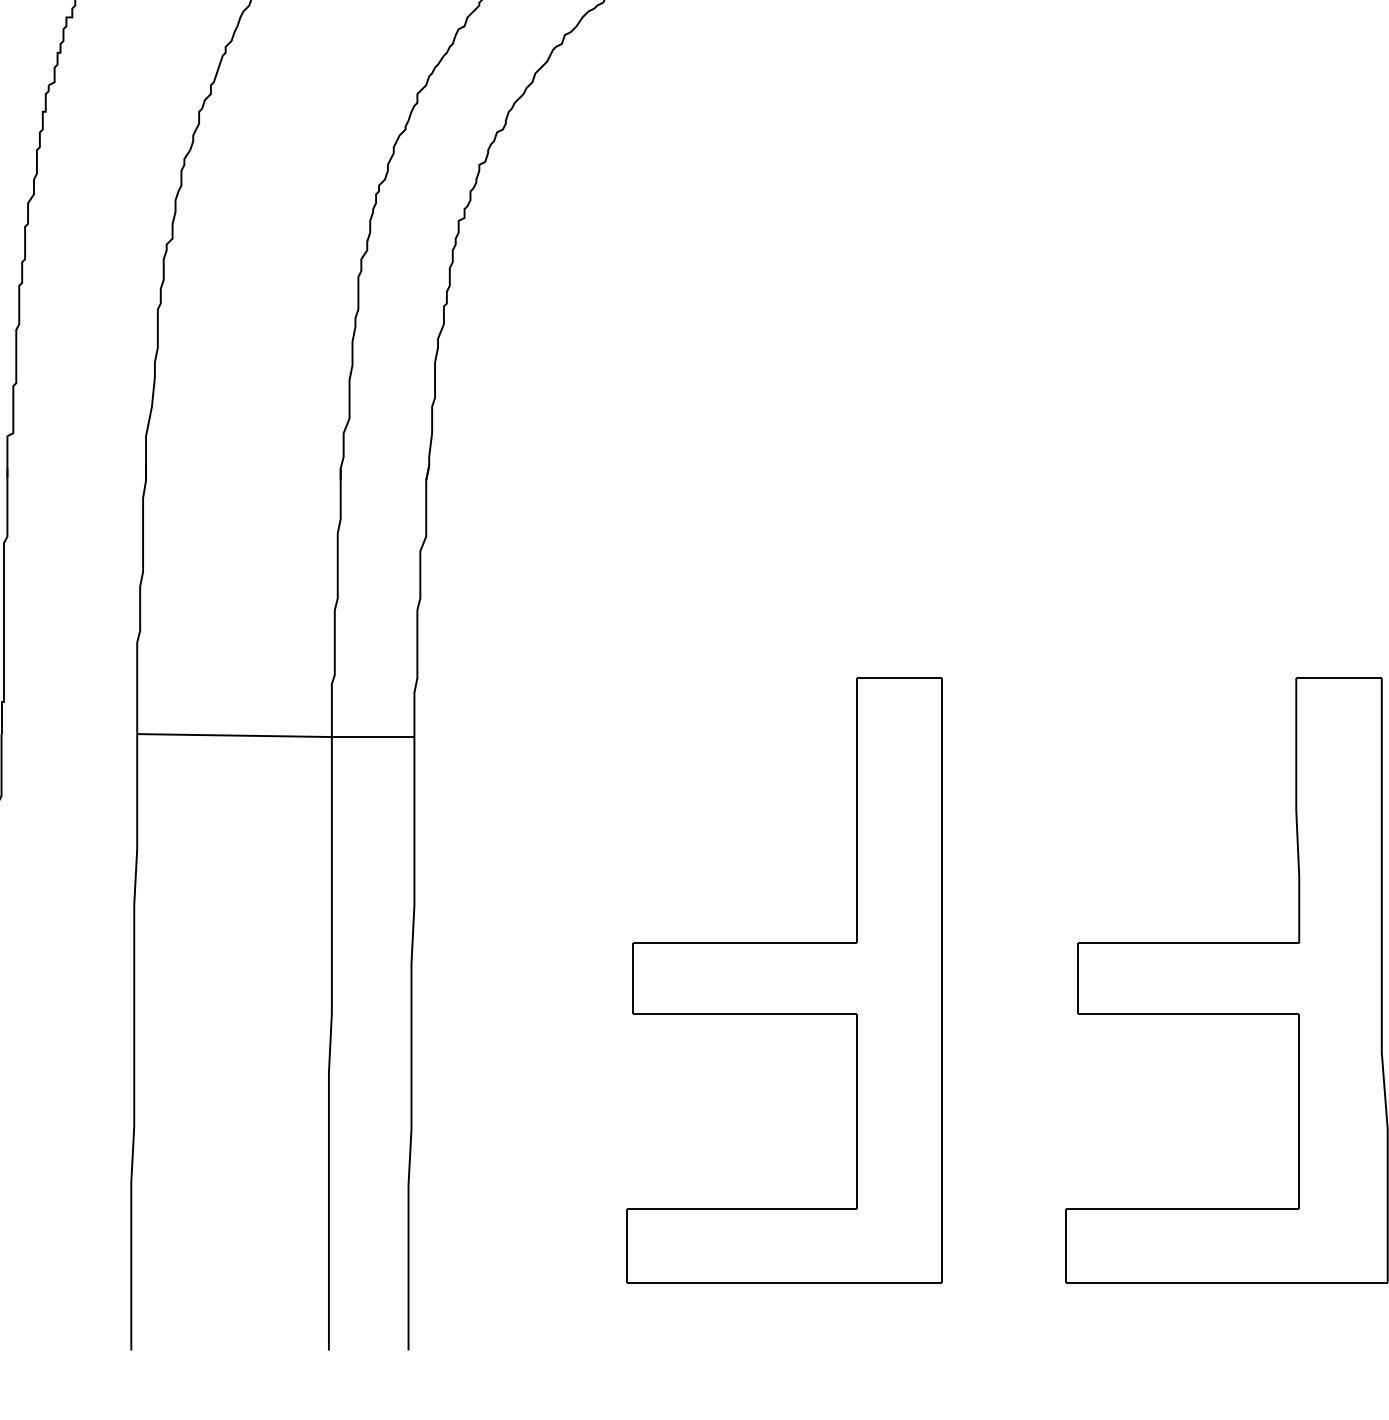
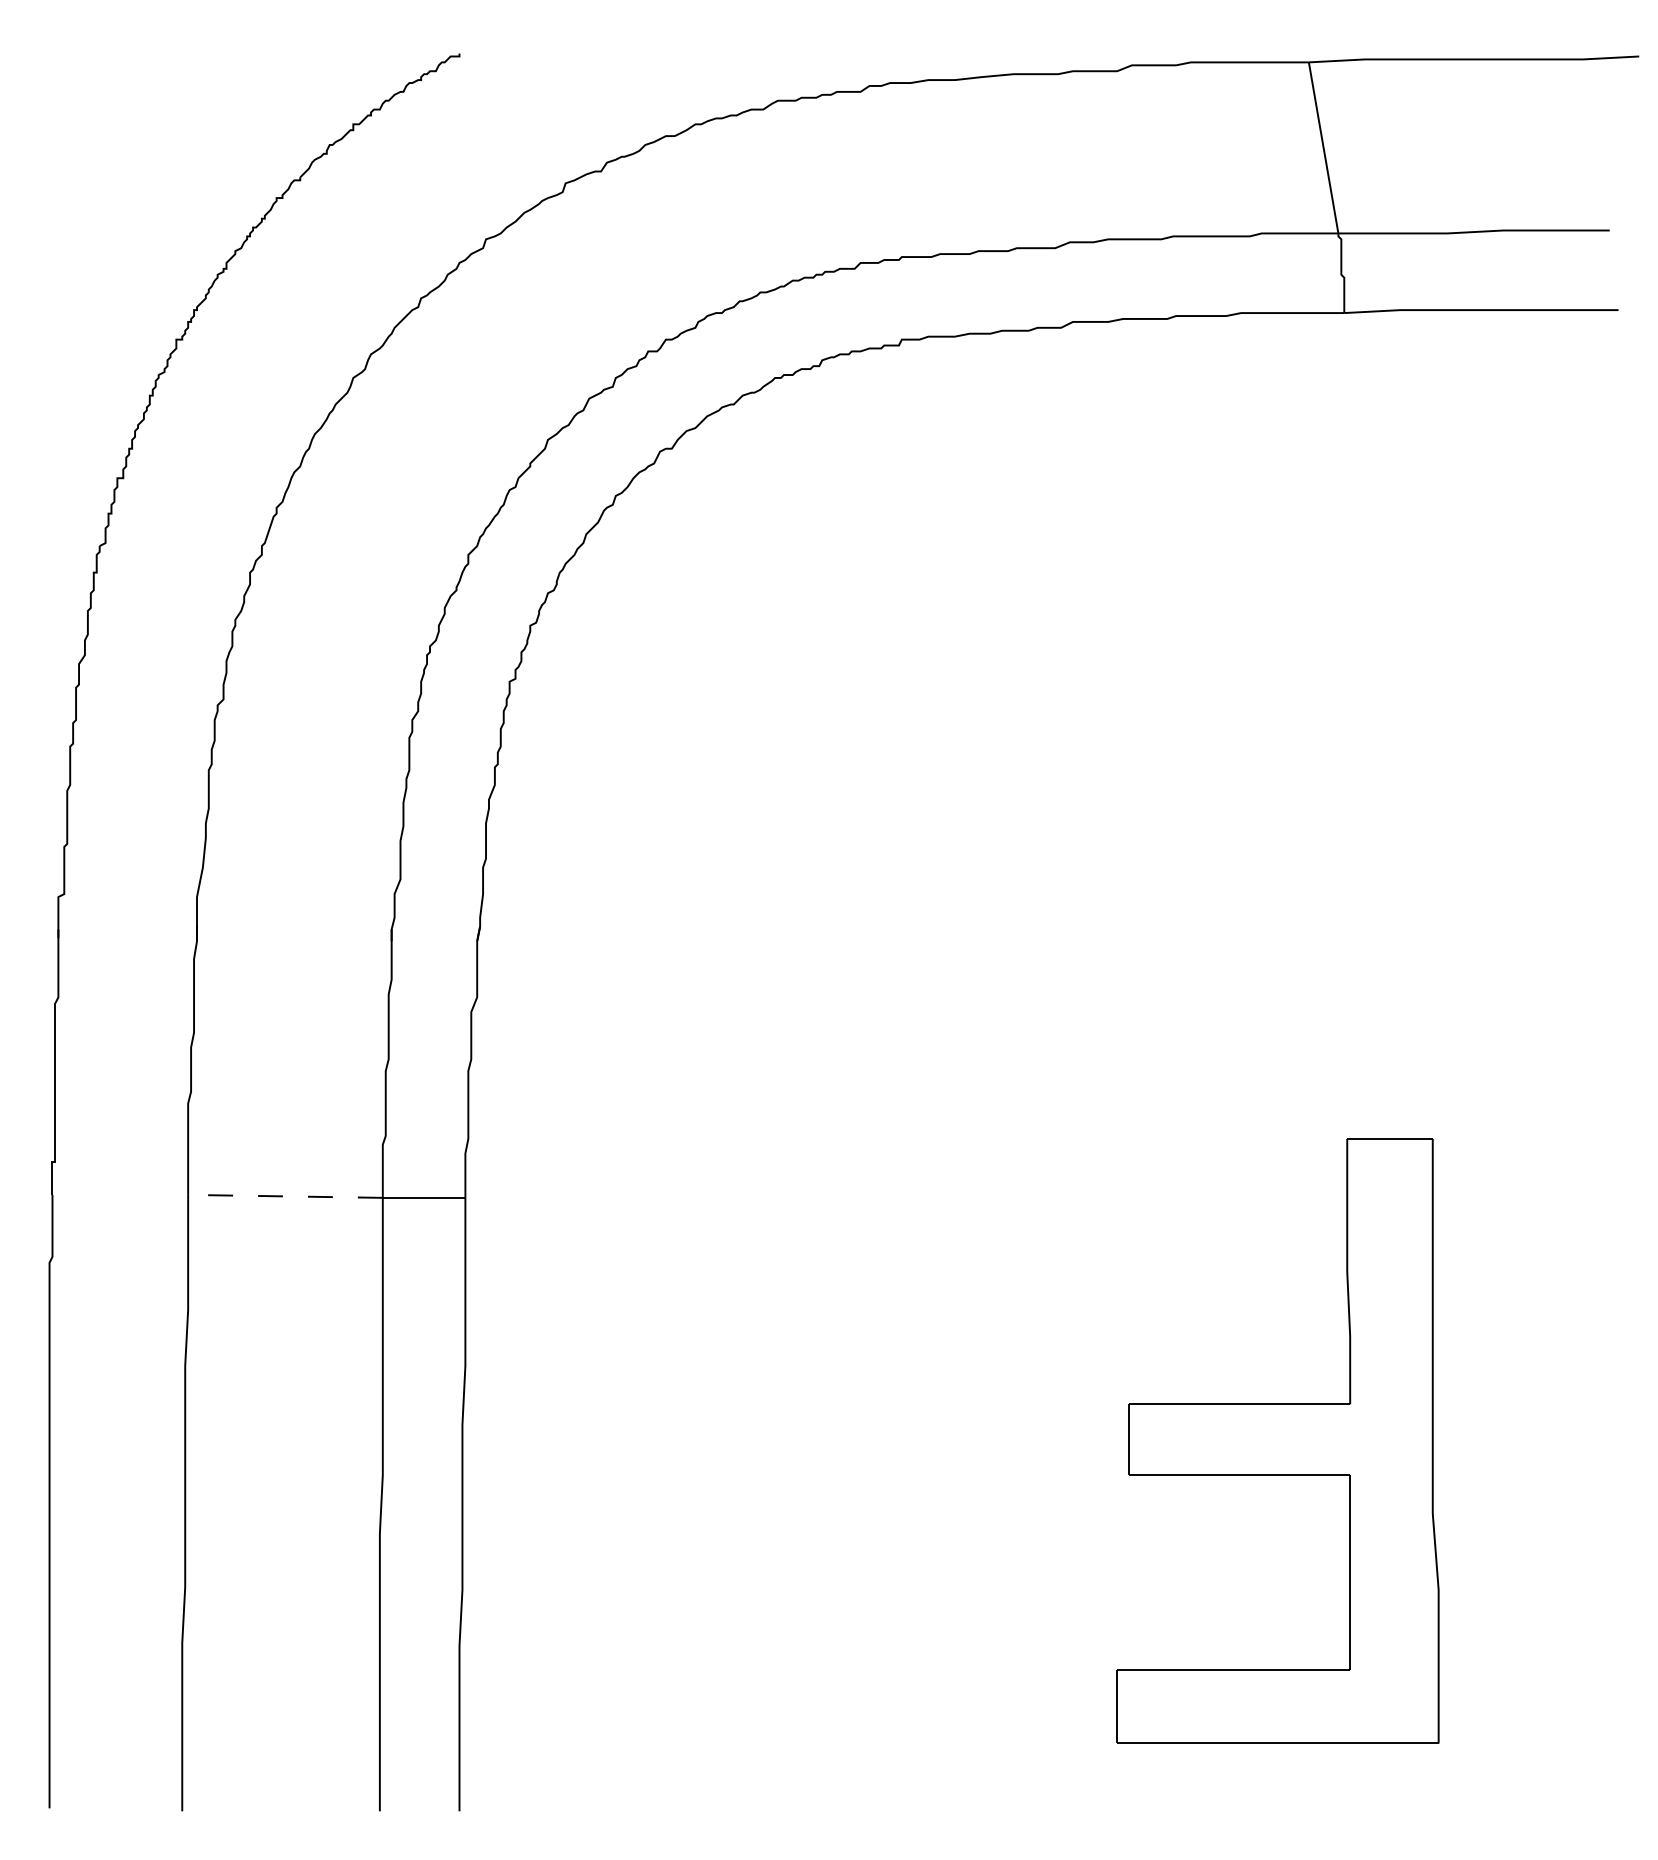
line: (233, 735) -> (284, 1196), solid -> dashed
part: (784, 979) -> (835, 1440), removed

